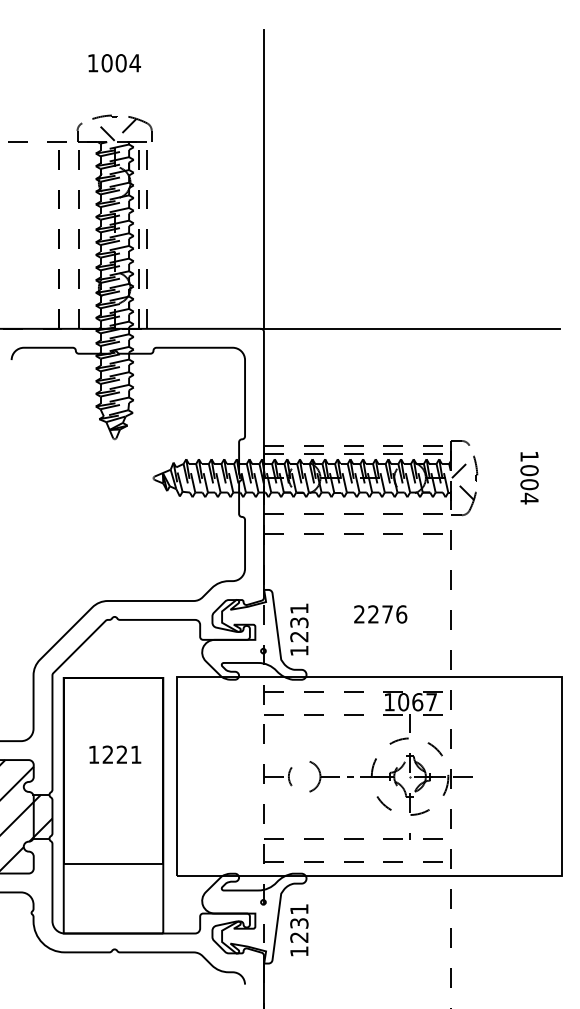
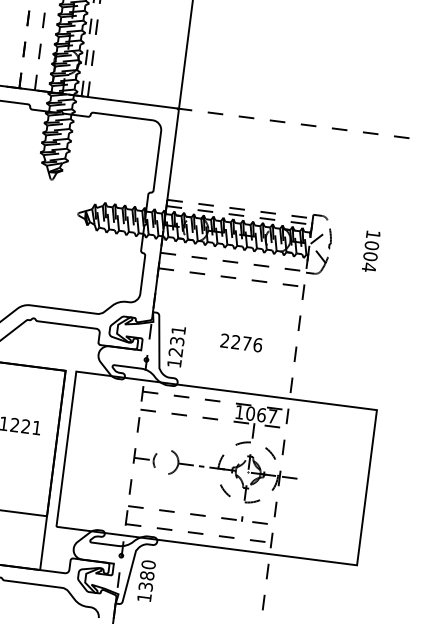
line: (410, 328) -> (293, 123), solid -> dashed
text: (299, 922) -> (147, 575), 1231 -> 1380

